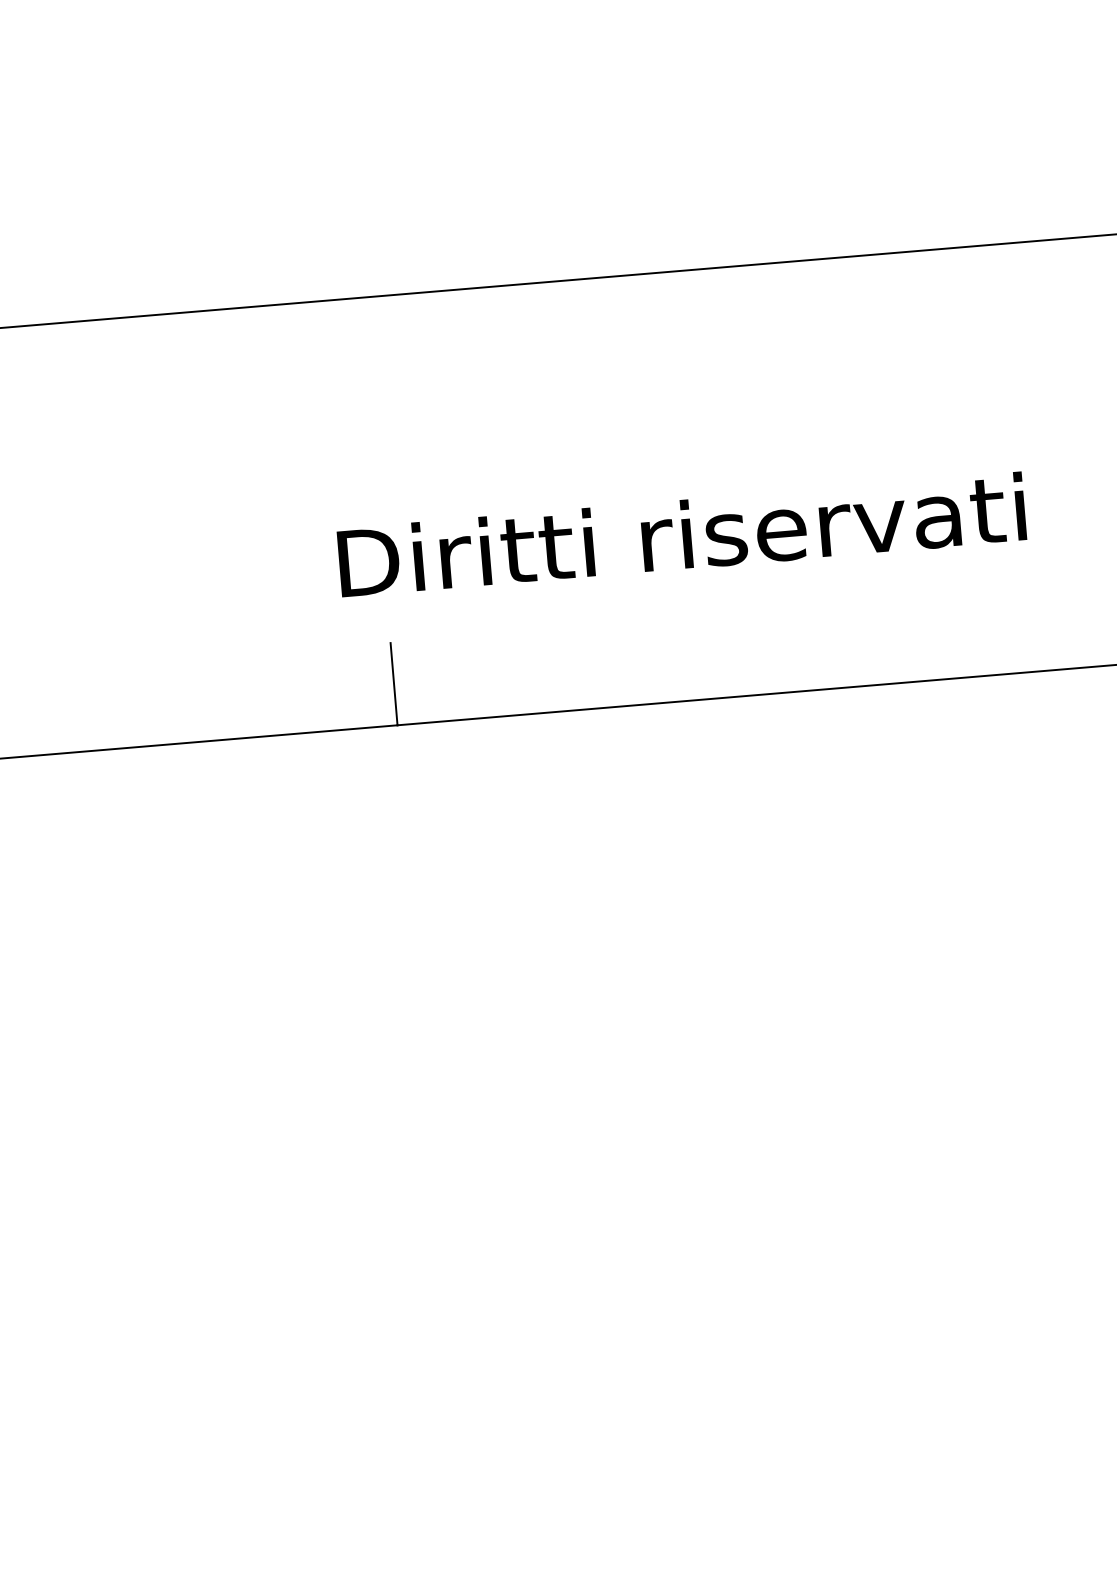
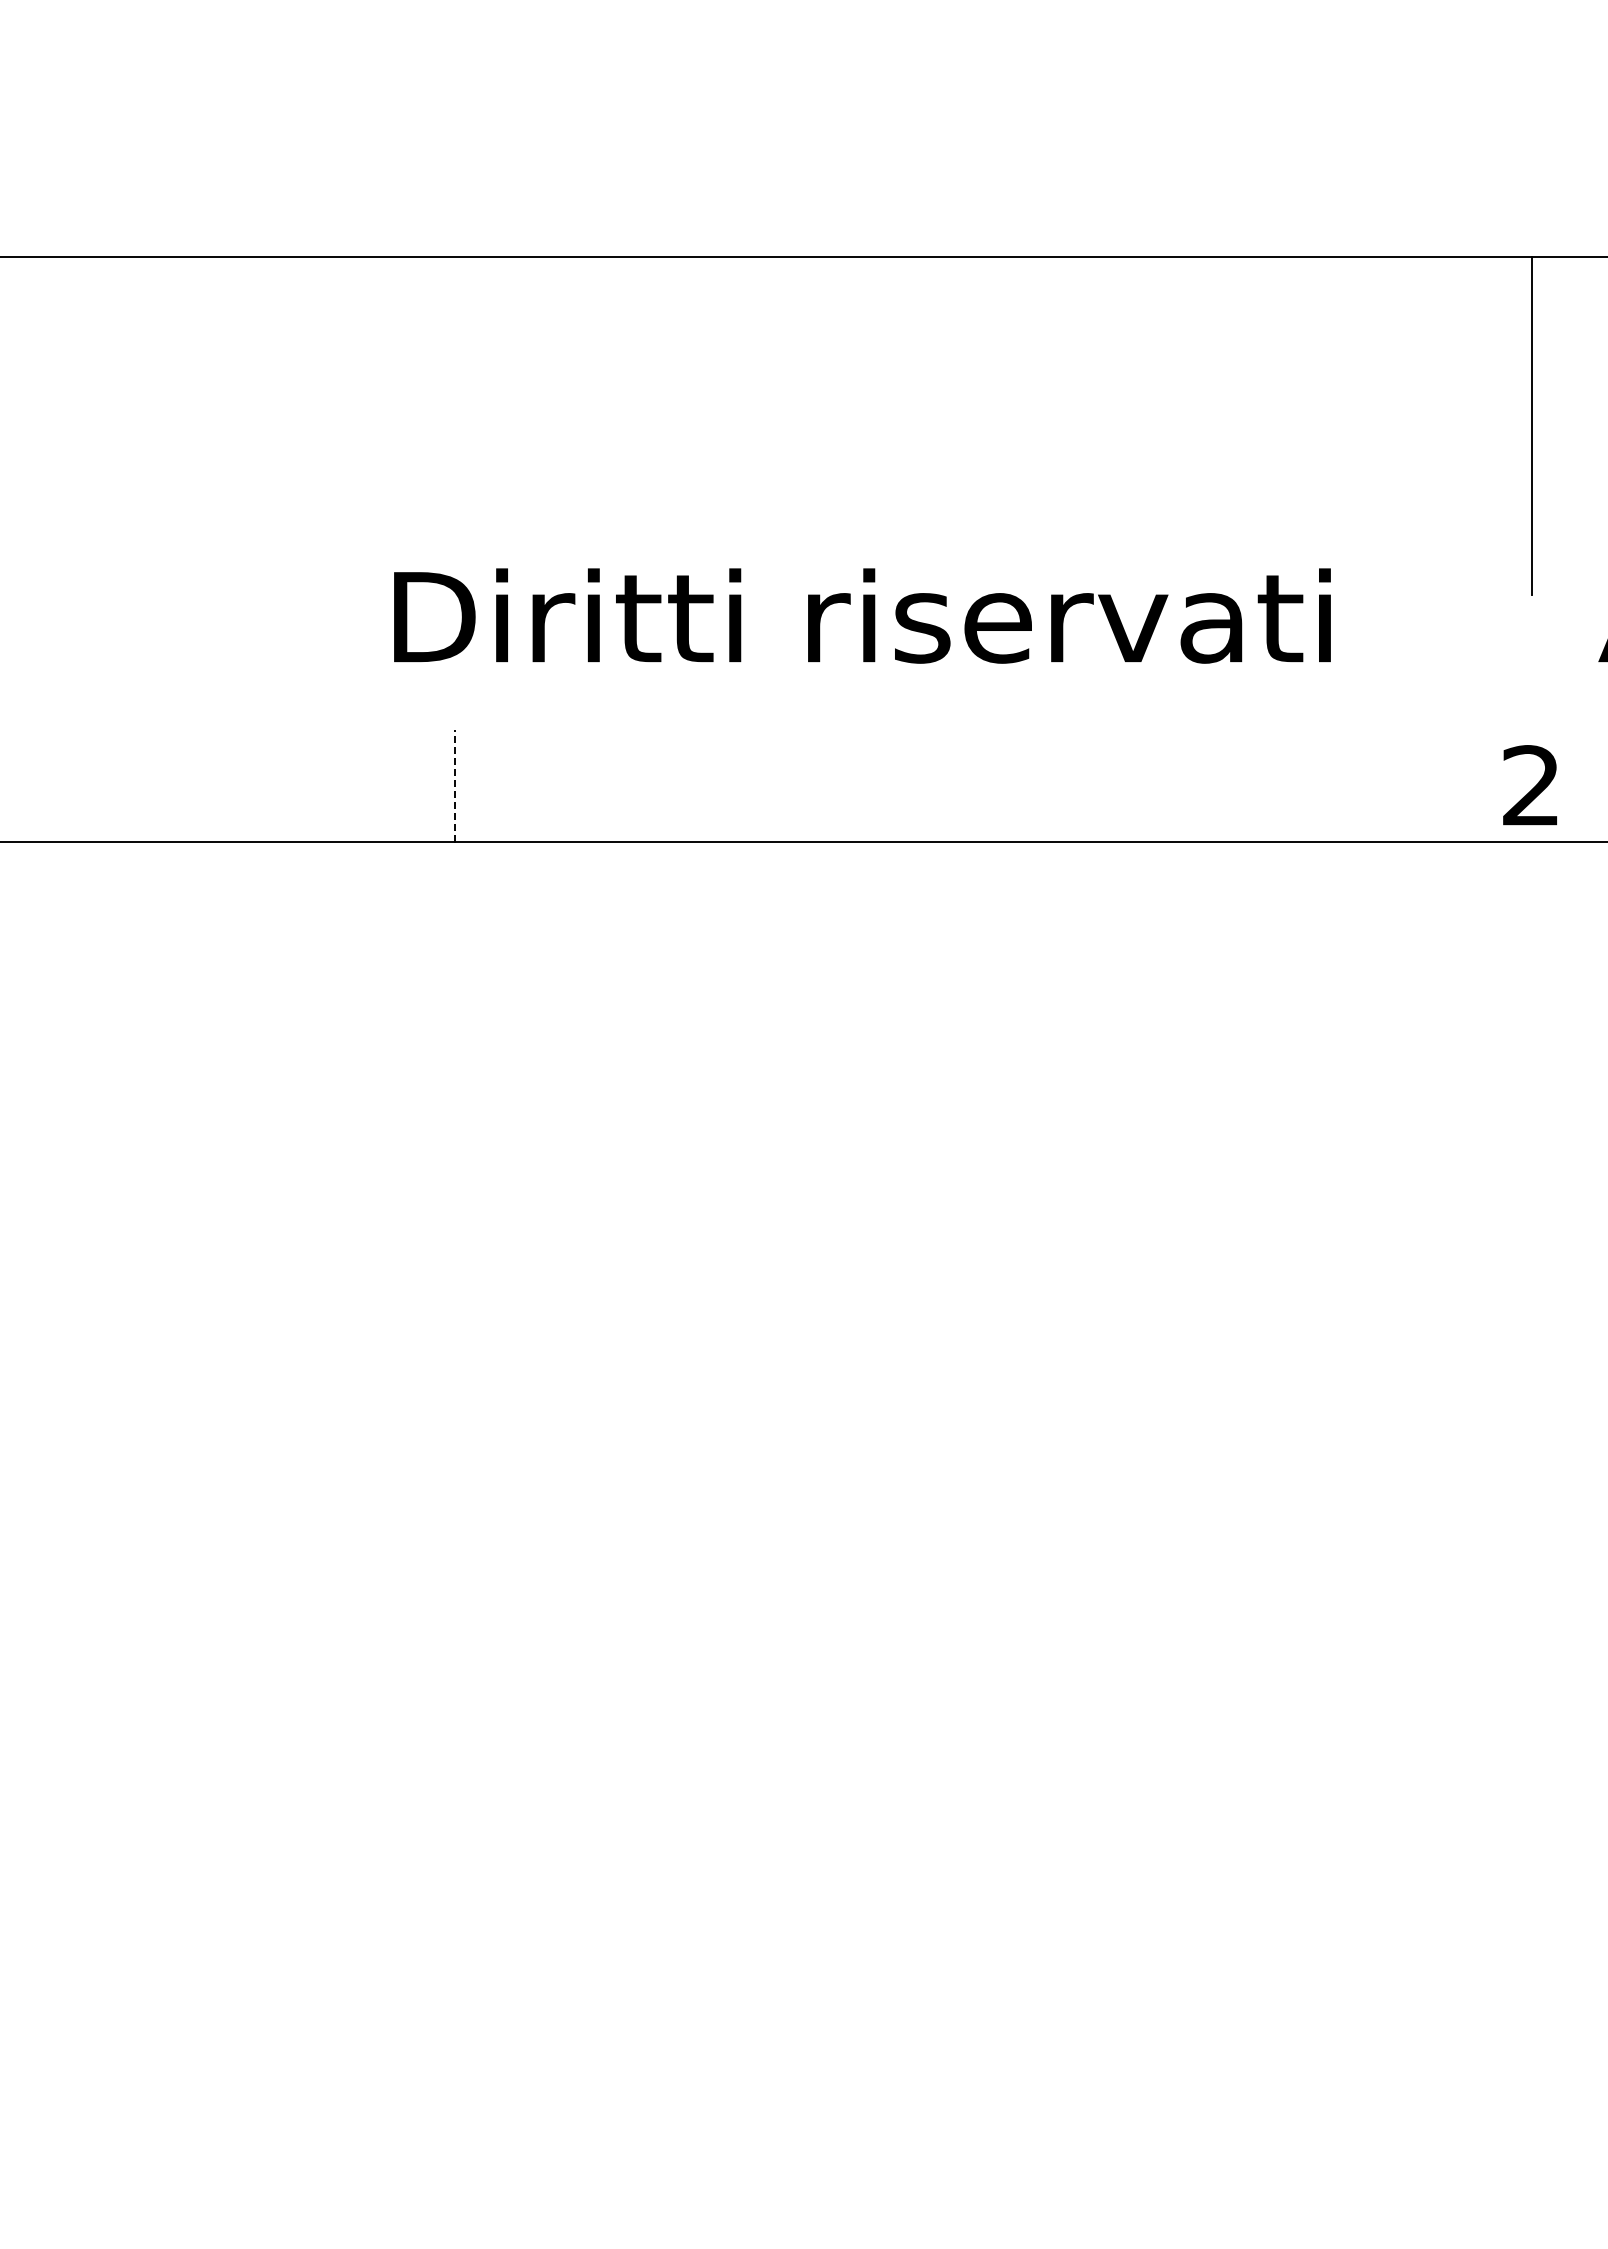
line: (393, 683) -> (454, 785), solid -> dashed

